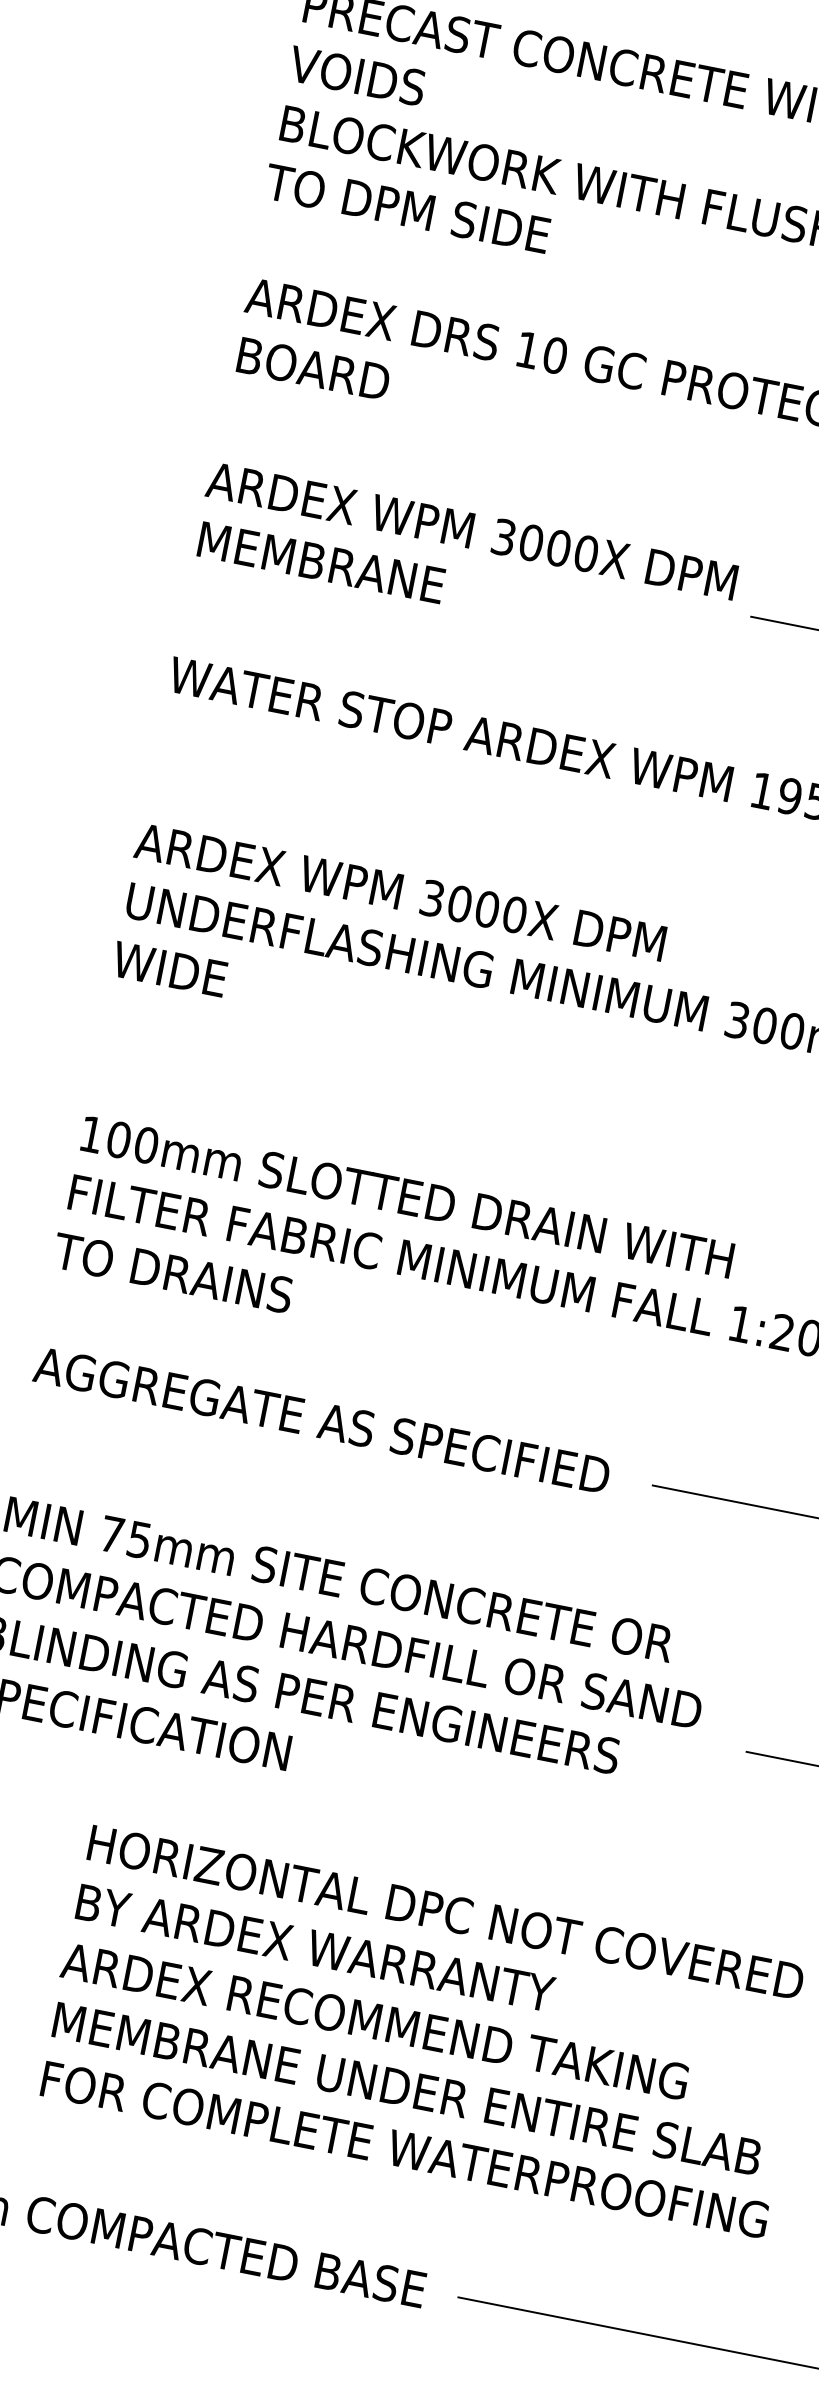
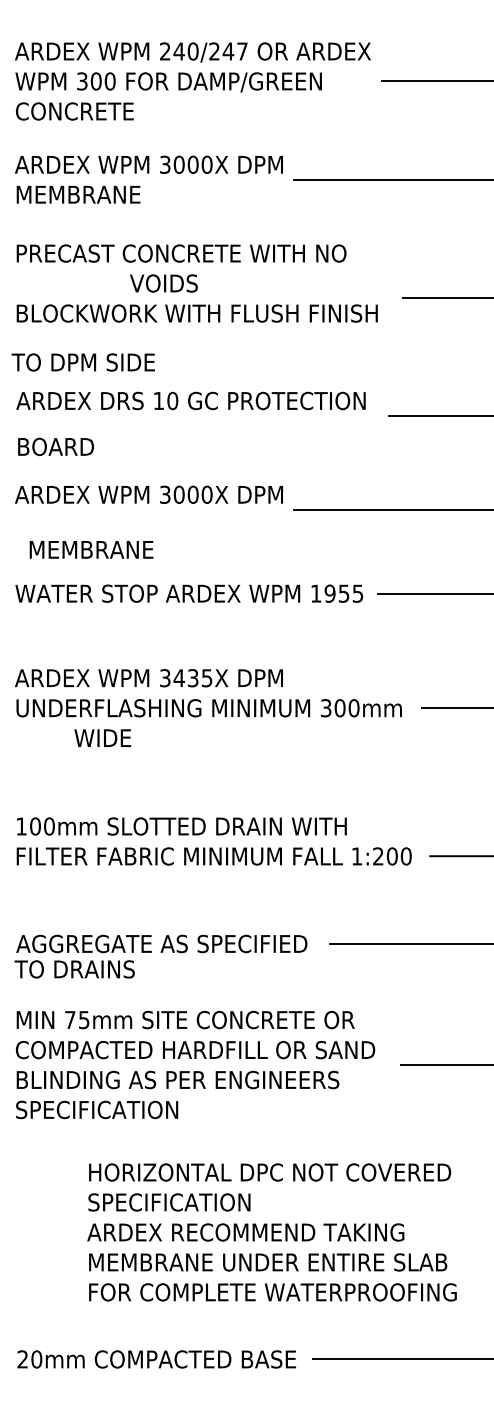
text: (356, 75) -> (163, 283), moved
text: (405, 208) -> (82, 362), moved
text: (312, 367) -> (55, 446), moved
text: (321, 562) -> (91, 549), moved
text: (485, 909) -> (192, 678), 3000X -> 3435X
text: (169, 967) -> (102, 737), moved
text: (172, 1273) -> (74, 969), moved
text: (315, 1948) -> (209, 1202), BY ARDEX WARRANTY -> SPECIFICATION

